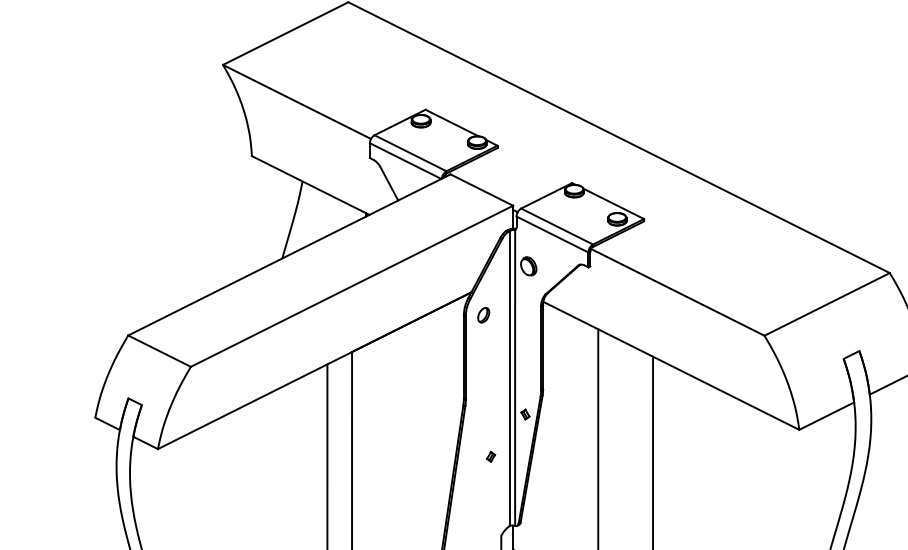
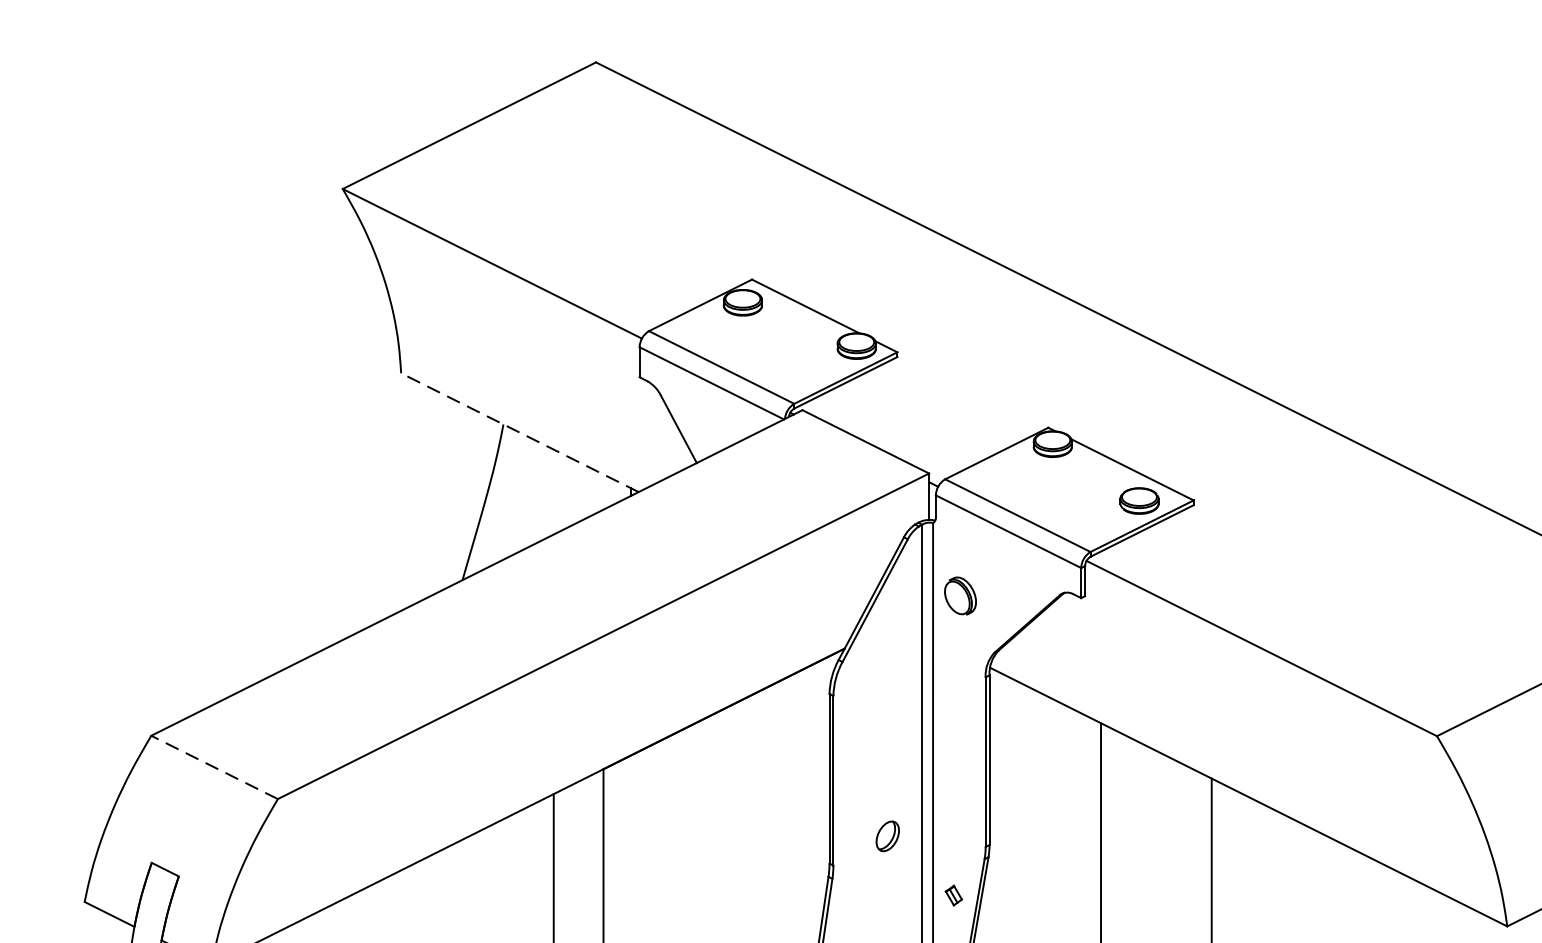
line: (310, 185) -> (519, 432), solid -> dashed
part: (483, 315) -> (887, 836), moved
line: (159, 350) -> (214, 766), solid -> dashed

